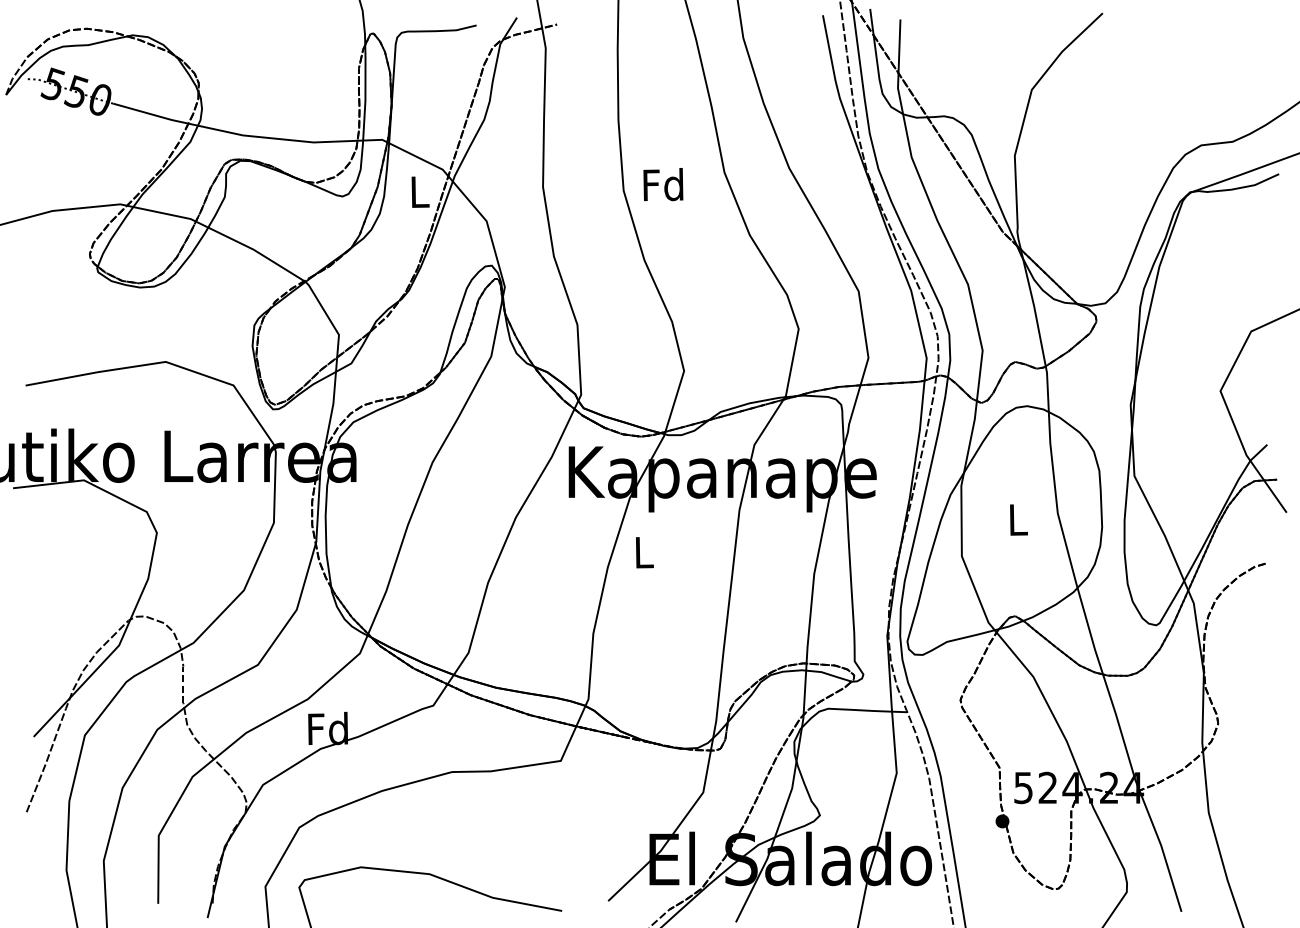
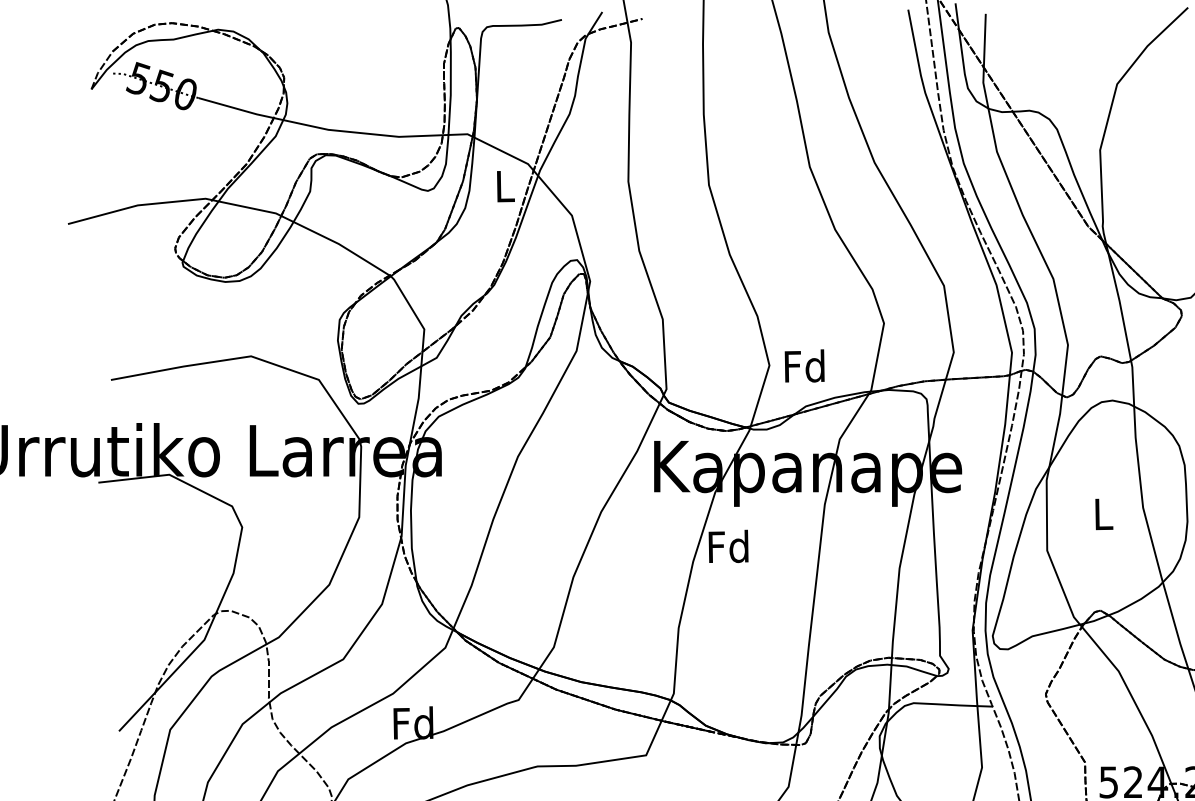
text: (663, 184) -> (804, 365), moved
text: (643, 551) -> (728, 545), L -> Fd

